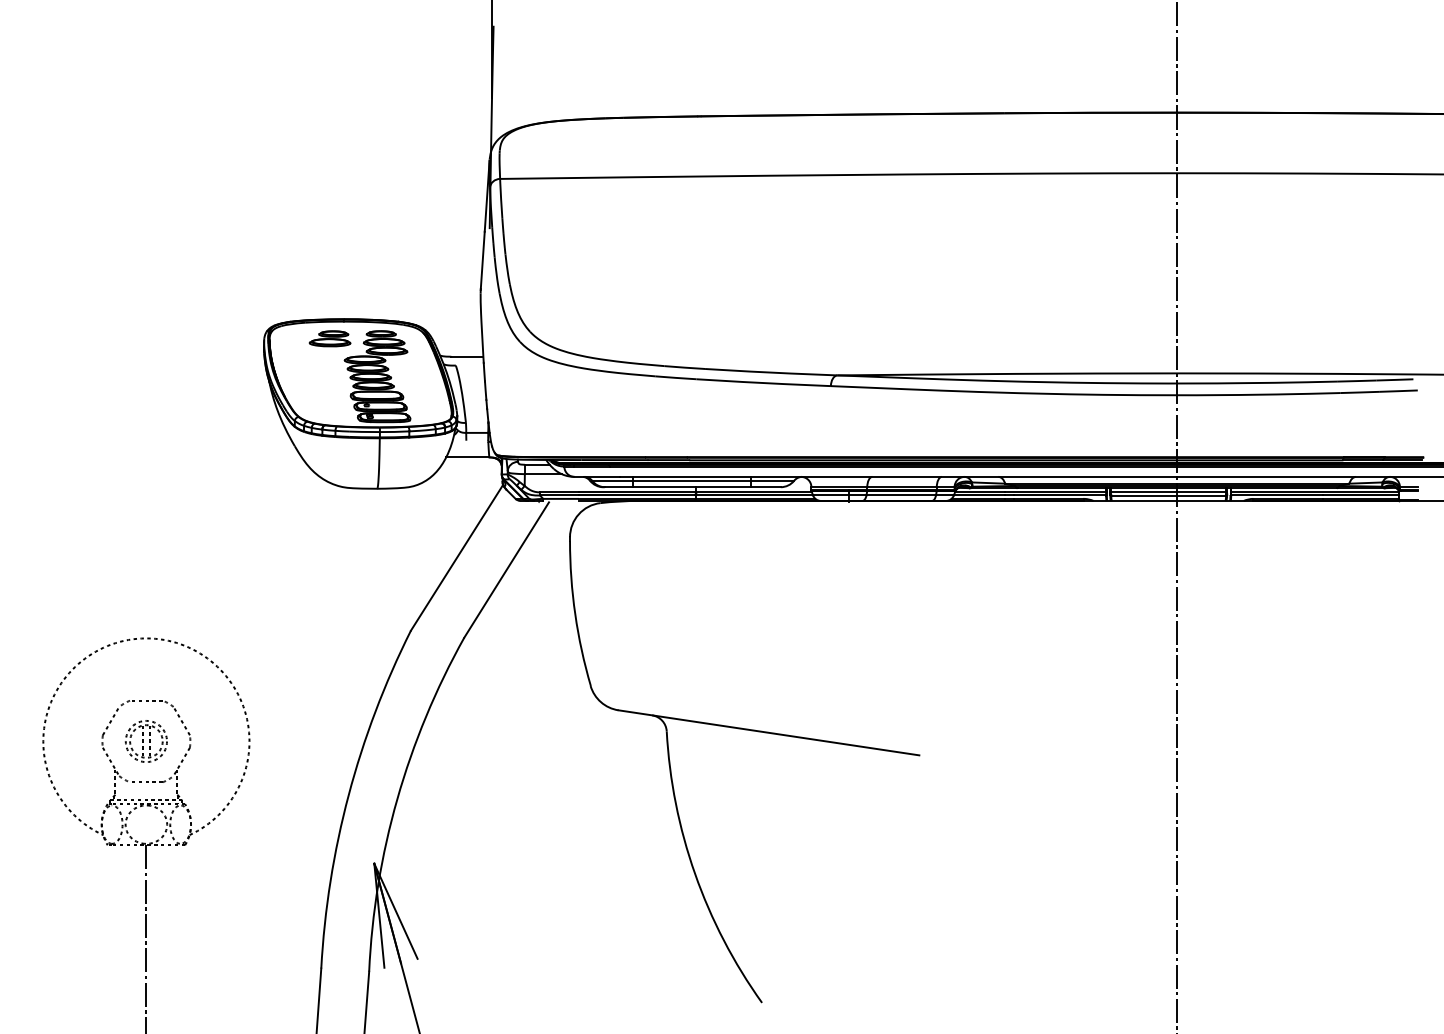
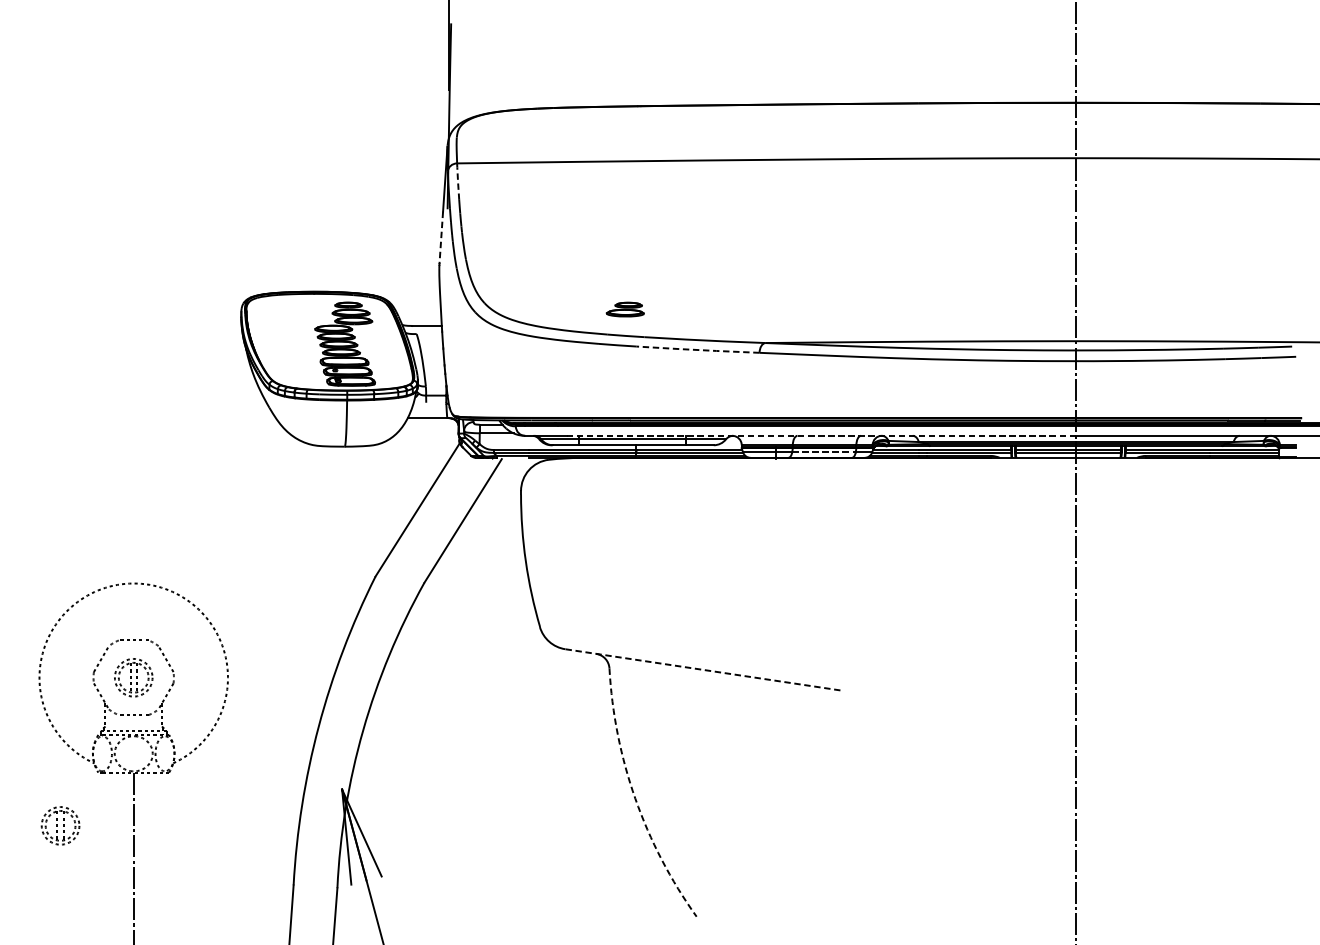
line: (501, 198) -> (458, 181), solid -> dashed
line: (482, 260) -> (441, 237), solid -> dashed
part: (329, 338) -> (624, 309), moved
line: (763, 383) -> (697, 350), solid -> dashed
line: (898, 476) -> (821, 435), solid -> dashed
line: (901, 495) -> (824, 452), solid -> dashed
line: (768, 732) -> (702, 669), solid -> dashed
arc: (695, 873) -> (635, 798), solid -> dashed
part: (65, 903) -> (59, 825), added

